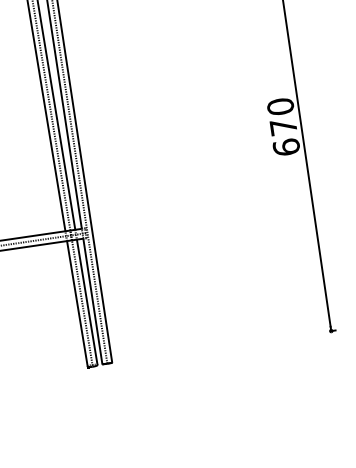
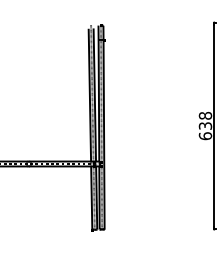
text: (281, 116) -> (205, 120), 670 -> 638

